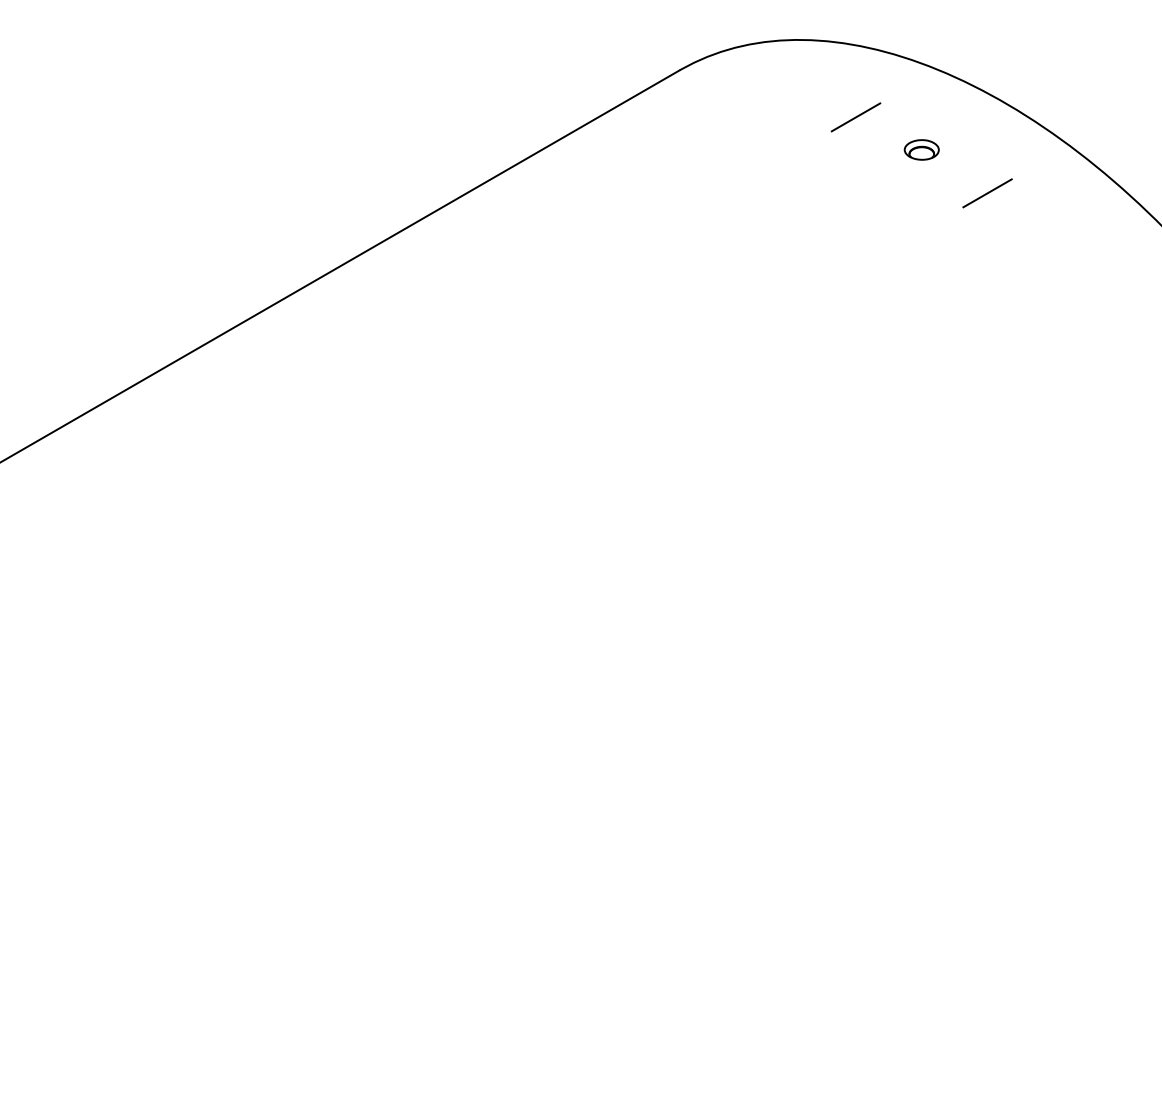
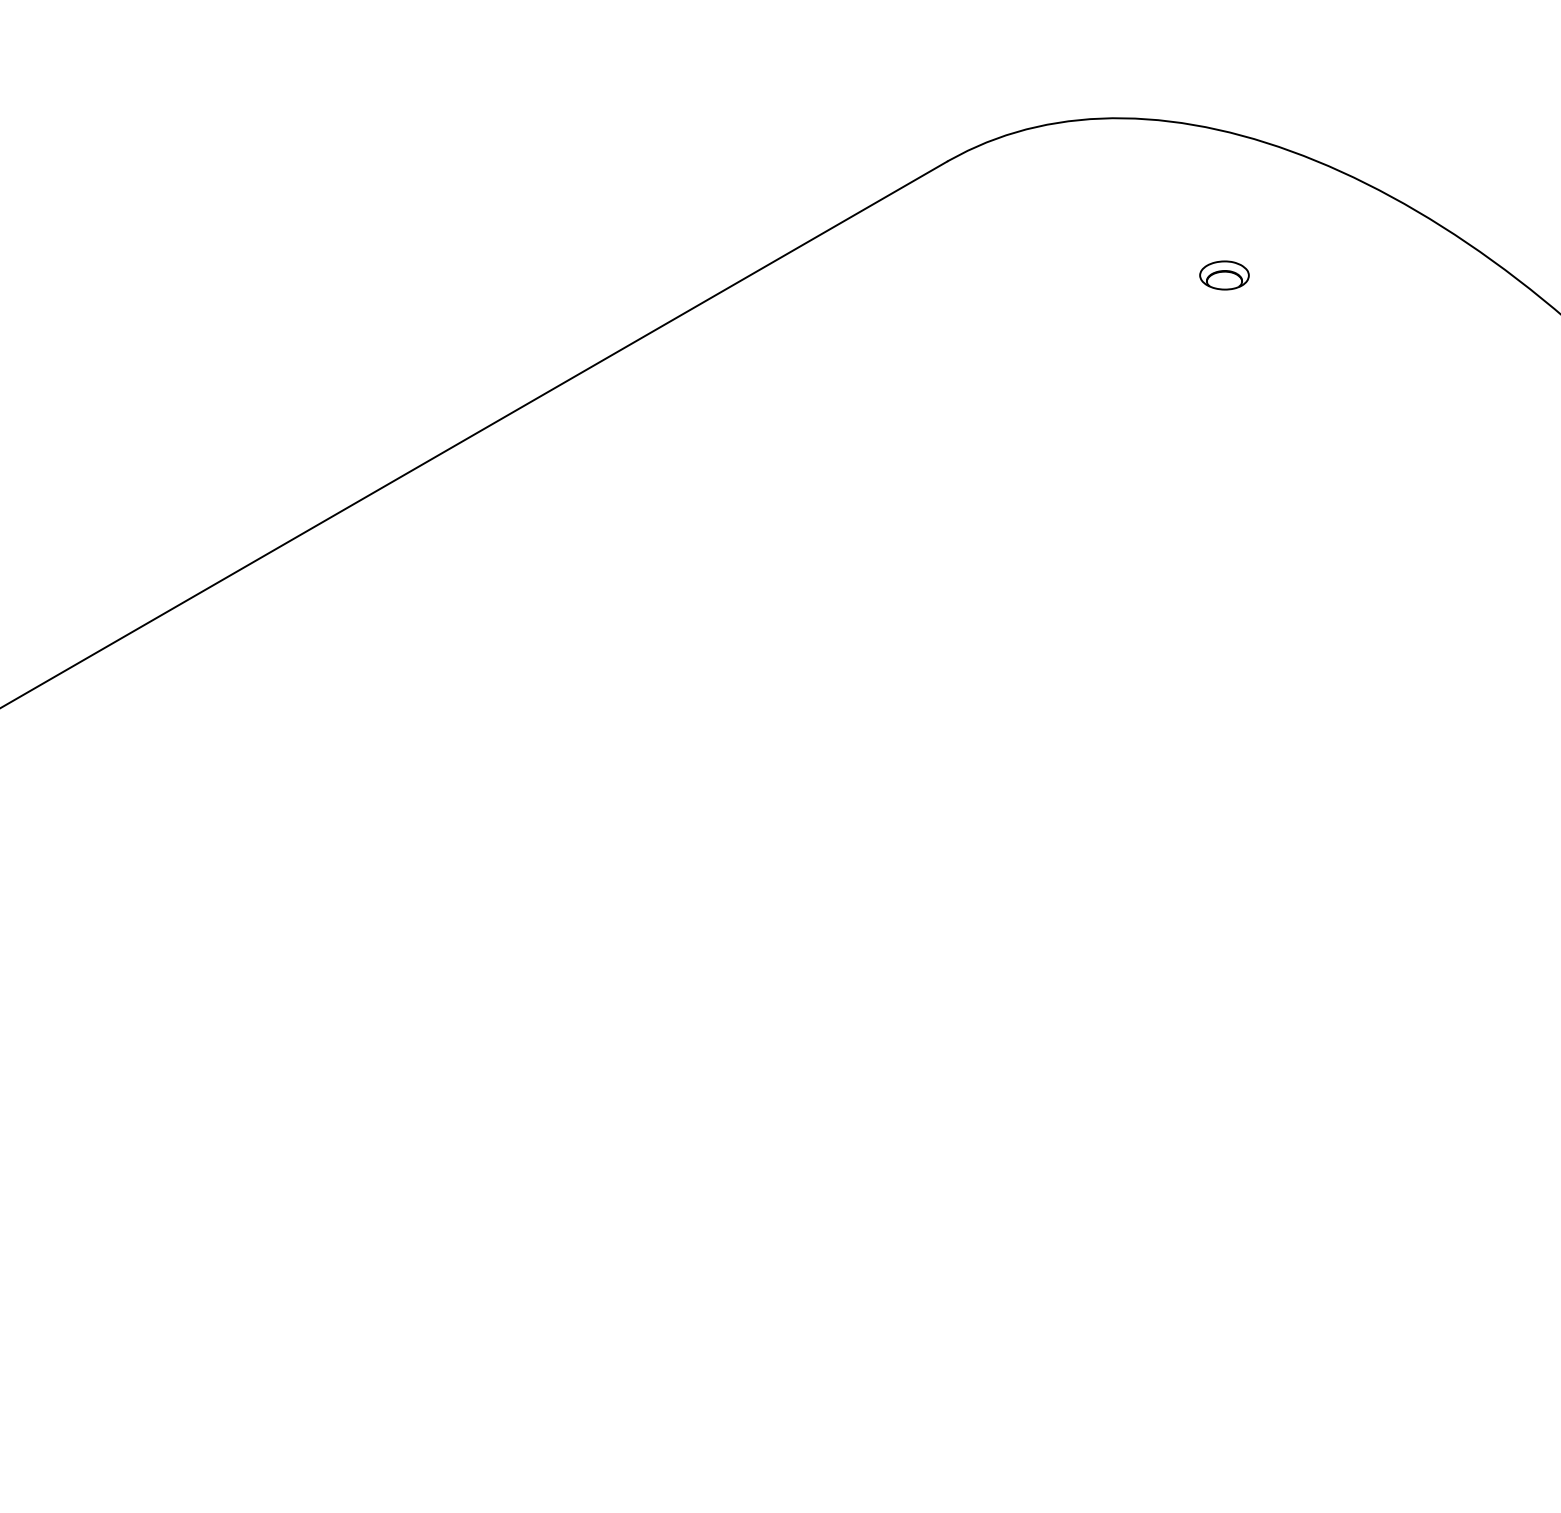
line: (855, 117) -> (1198, 229), removed
part: (921, 149) -> (1224, 274), moved
line: (987, 193) -> (1387, 337), removed

